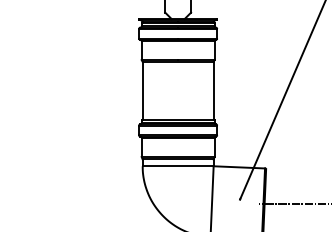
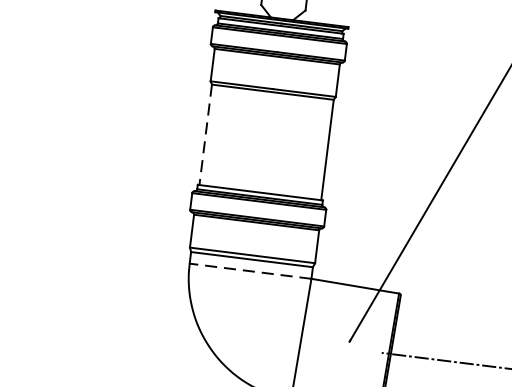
line: (142, 91) -> (205, 135), solid -> dashed
line: (177, 166) -> (249, 271), solid -> dashed

